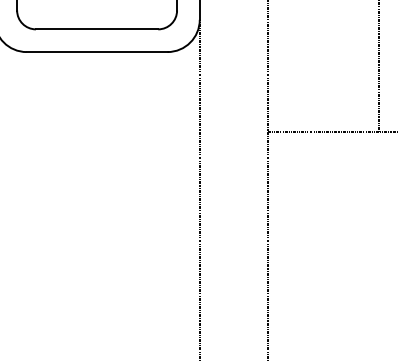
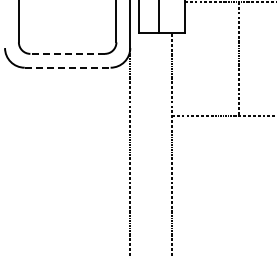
line: (96, 28) -> (67, 53), solid -> dashed
line: (96, 51) -> (67, 67), solid -> dashed

